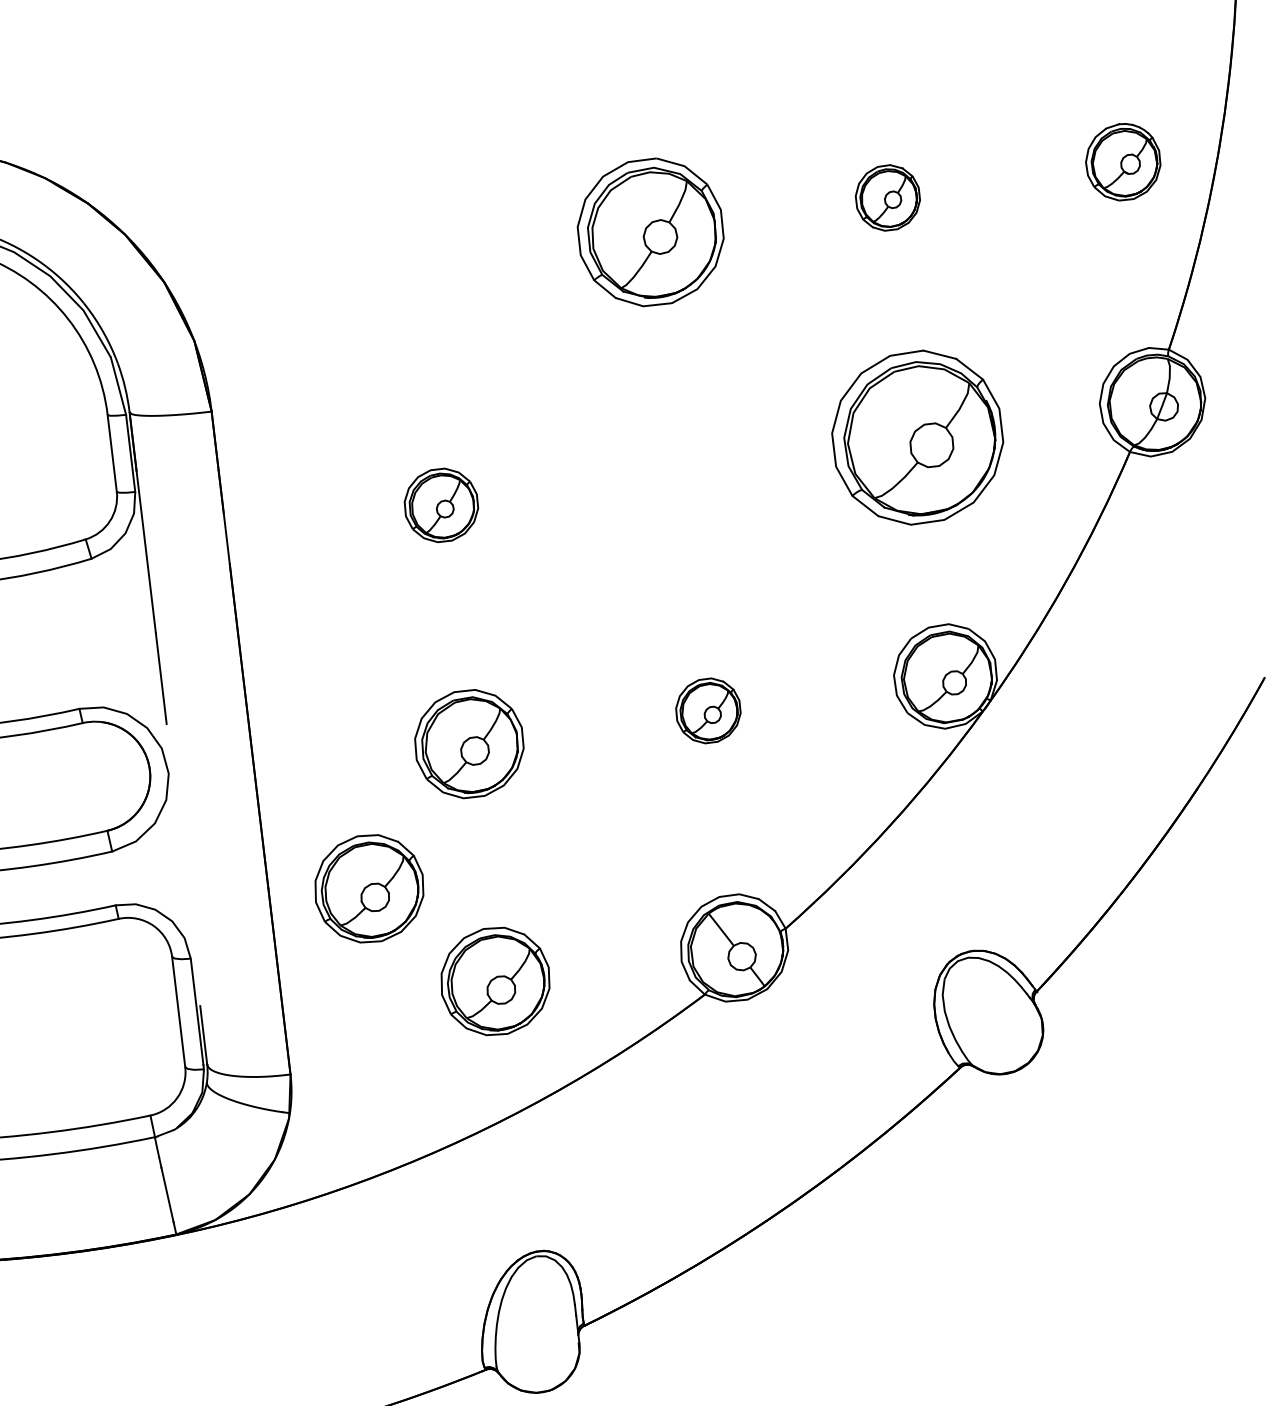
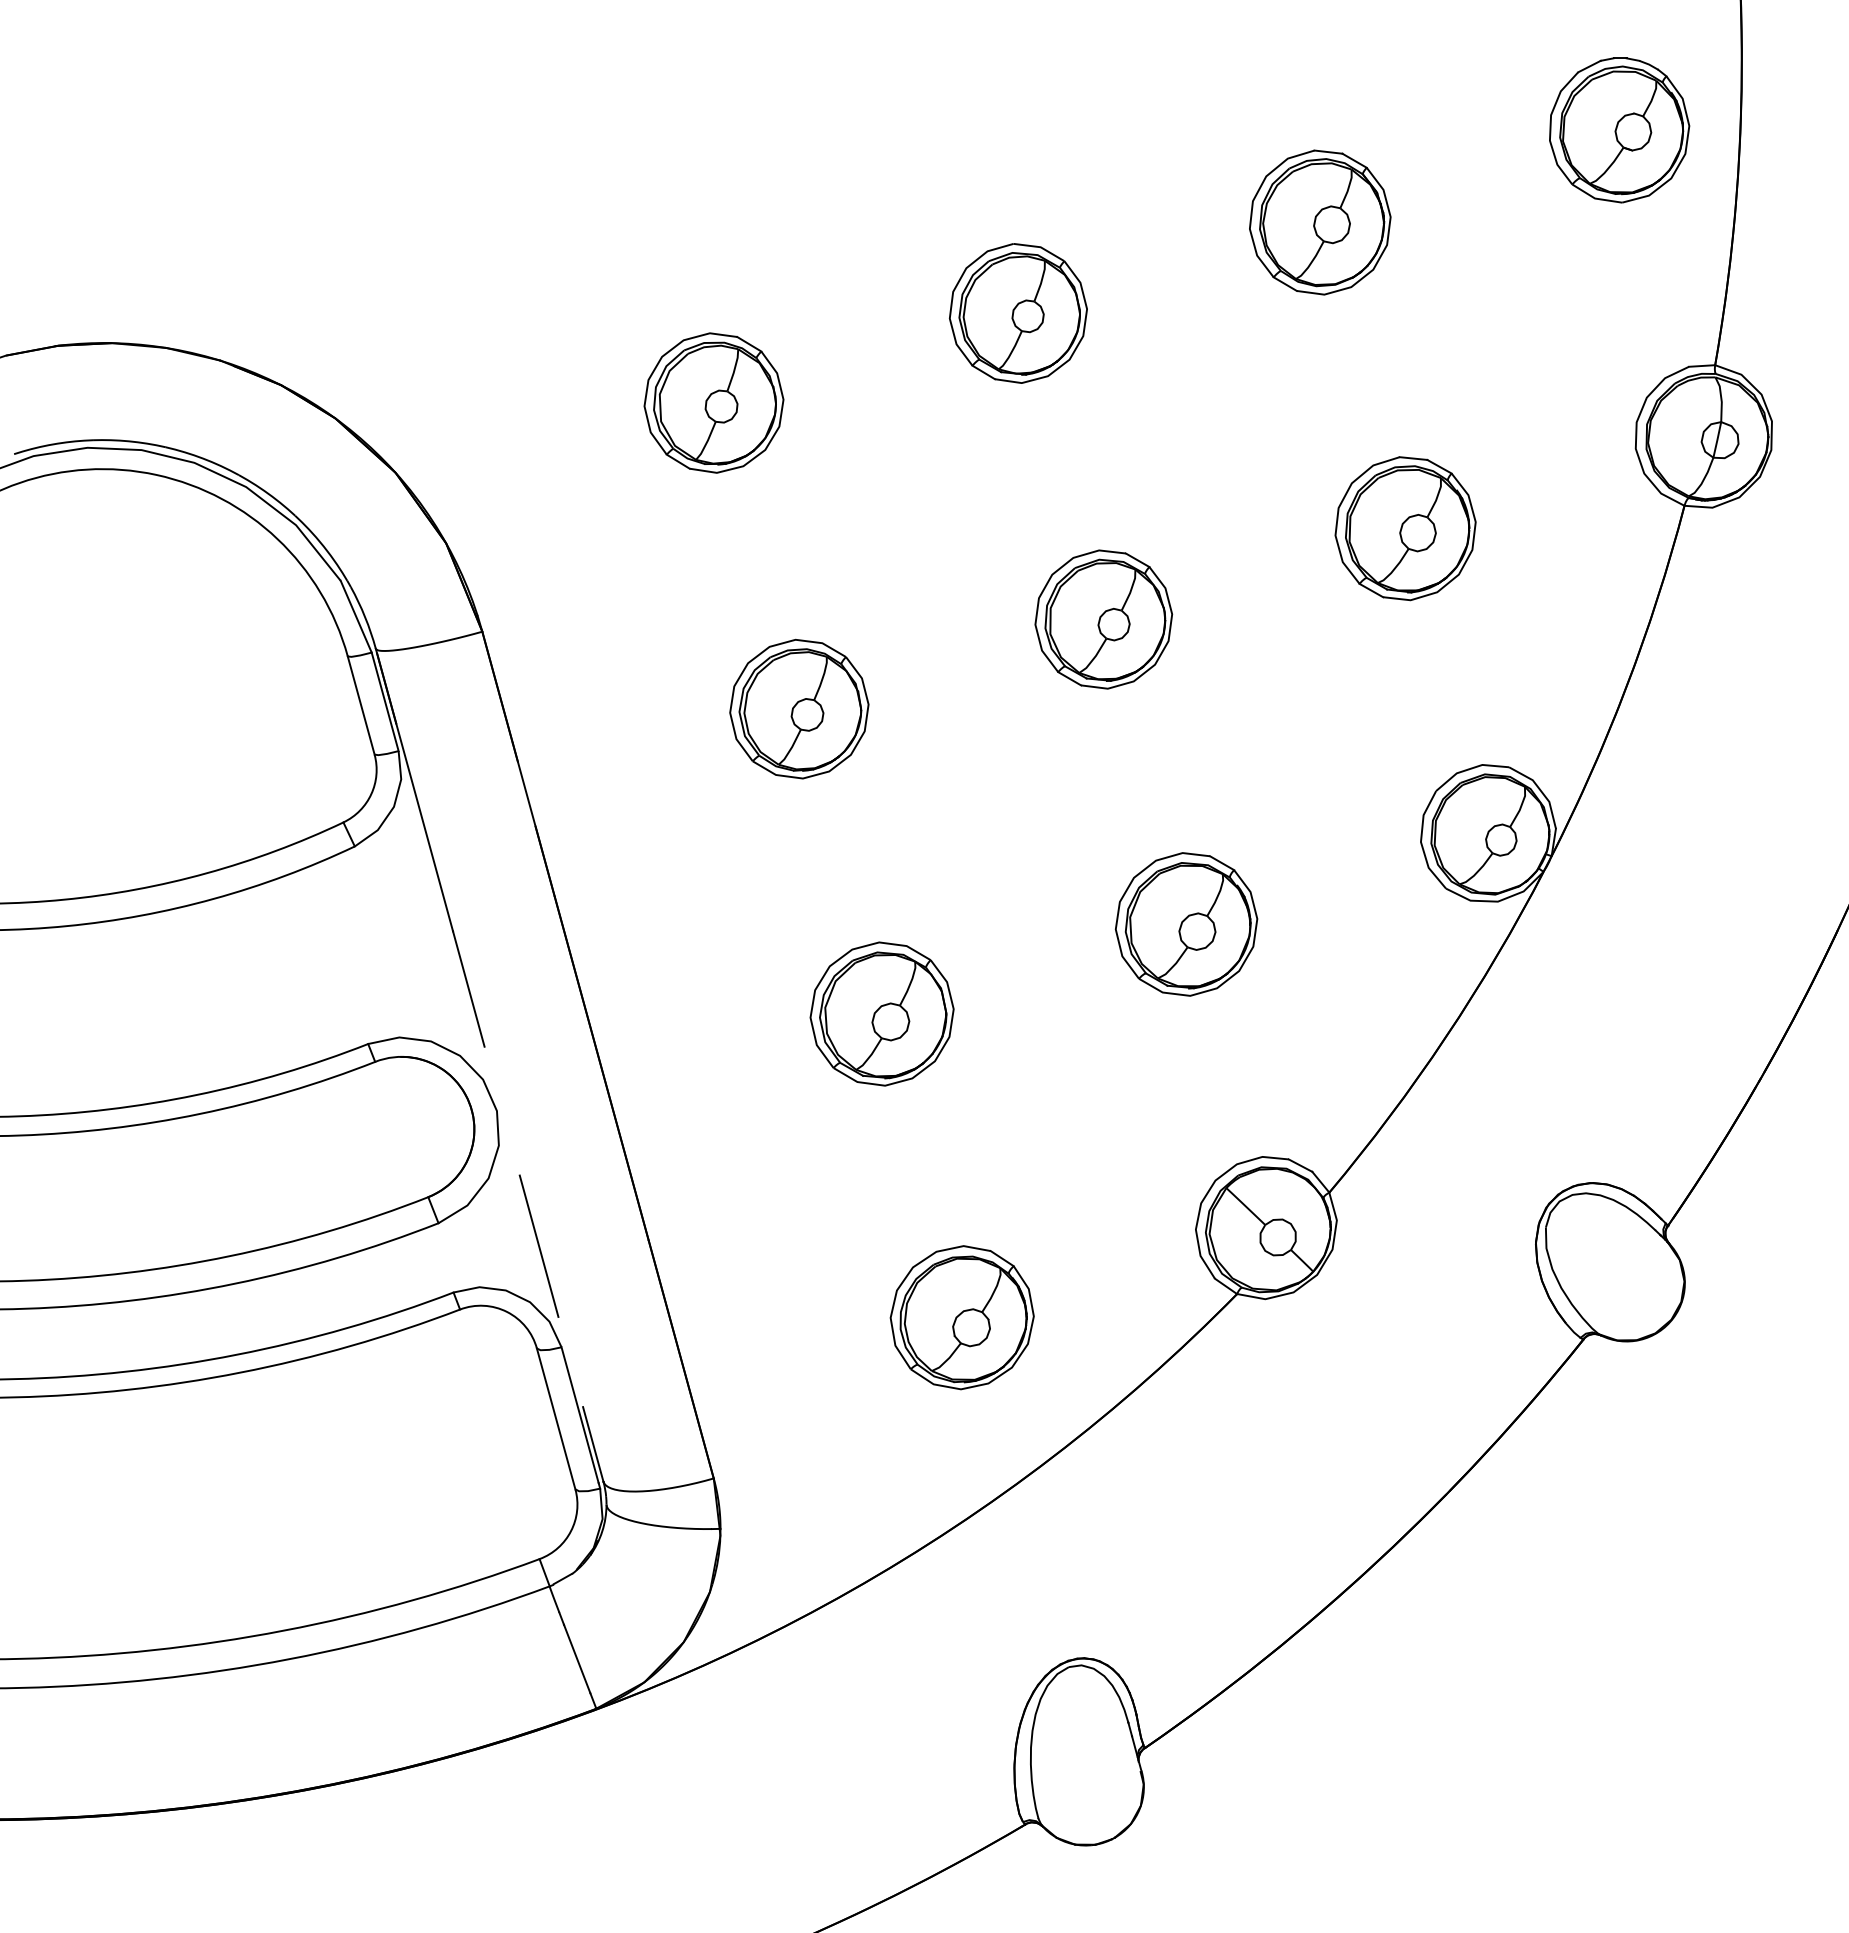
part: (1123, 162) -> (1619, 130), size x1.43
part: (888, 197) -> (1320, 222), size x1.67
part: (649, 232) -> (1017, 313), size x0.71
part: (411, 265) -> (713, 402), added
part: (917, 437) -> (1405, 528), size x0.62
part: (680, 472) -> (1103, 619), added
part: (441, 504) -> (799, 708), size x1.43
part: (708, 710) -> (1186, 924), size x1.67
line: (184, 879) -> (538, 1245), added
part: (368, 888) -> (779, 1221), removed

